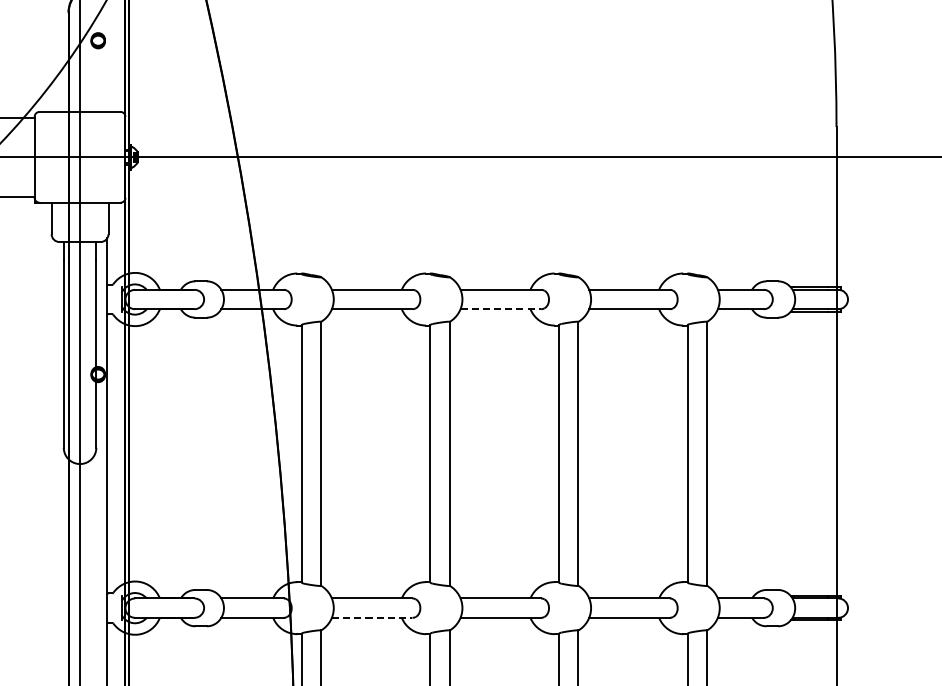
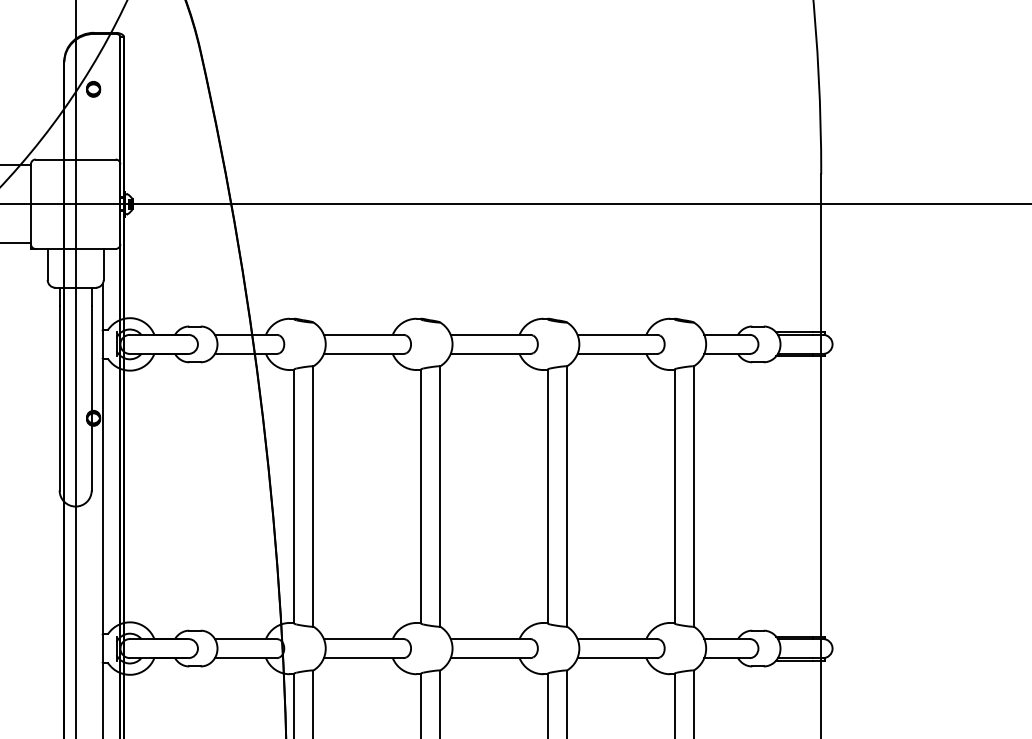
line: (500, 308) -> (490, 353), dashed -> solid
line: (372, 618) -> (363, 658), dashed -> solid

